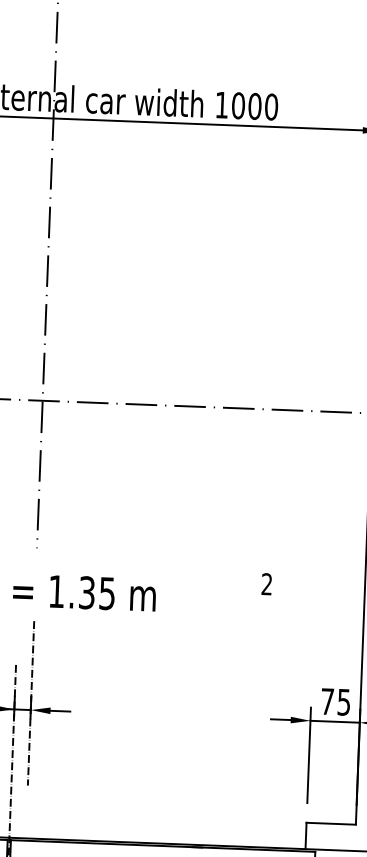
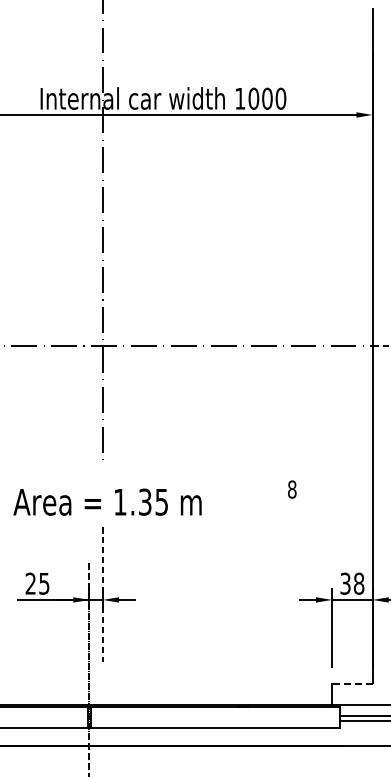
text: (267, 584) -> (292, 489), 2 -> 8
text: (336, 701) -> (352, 583), 75 -> 38
line: (330, 823) -> (351, 683), solid -> dashed

